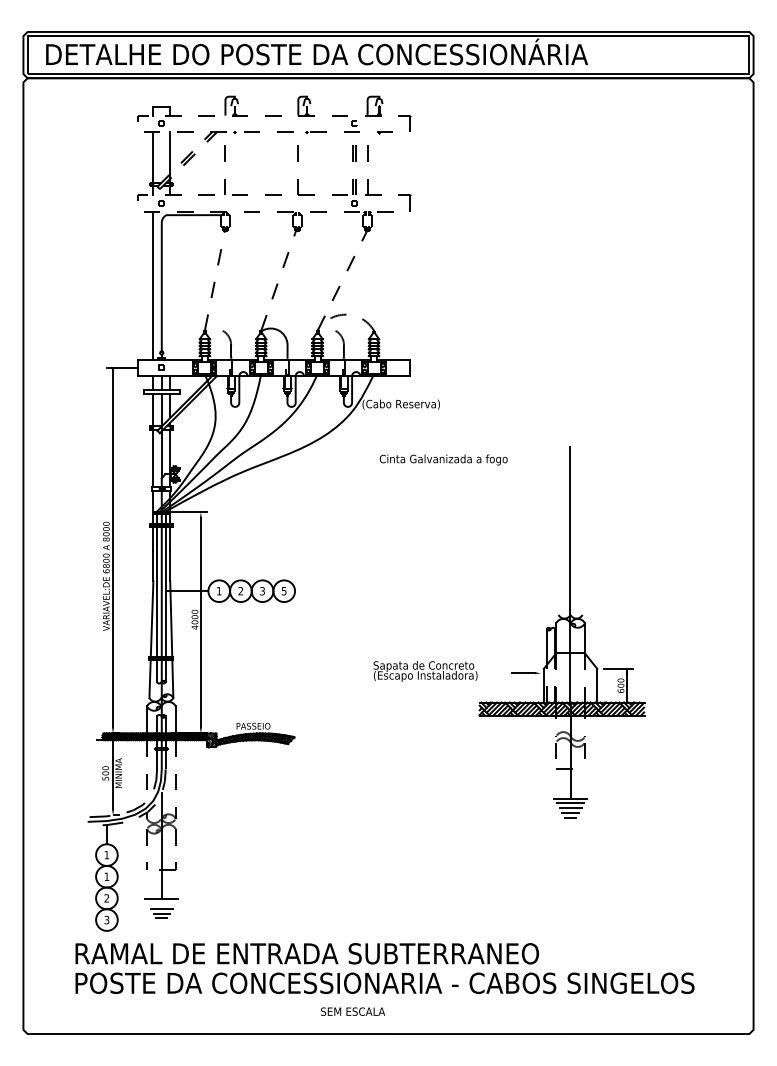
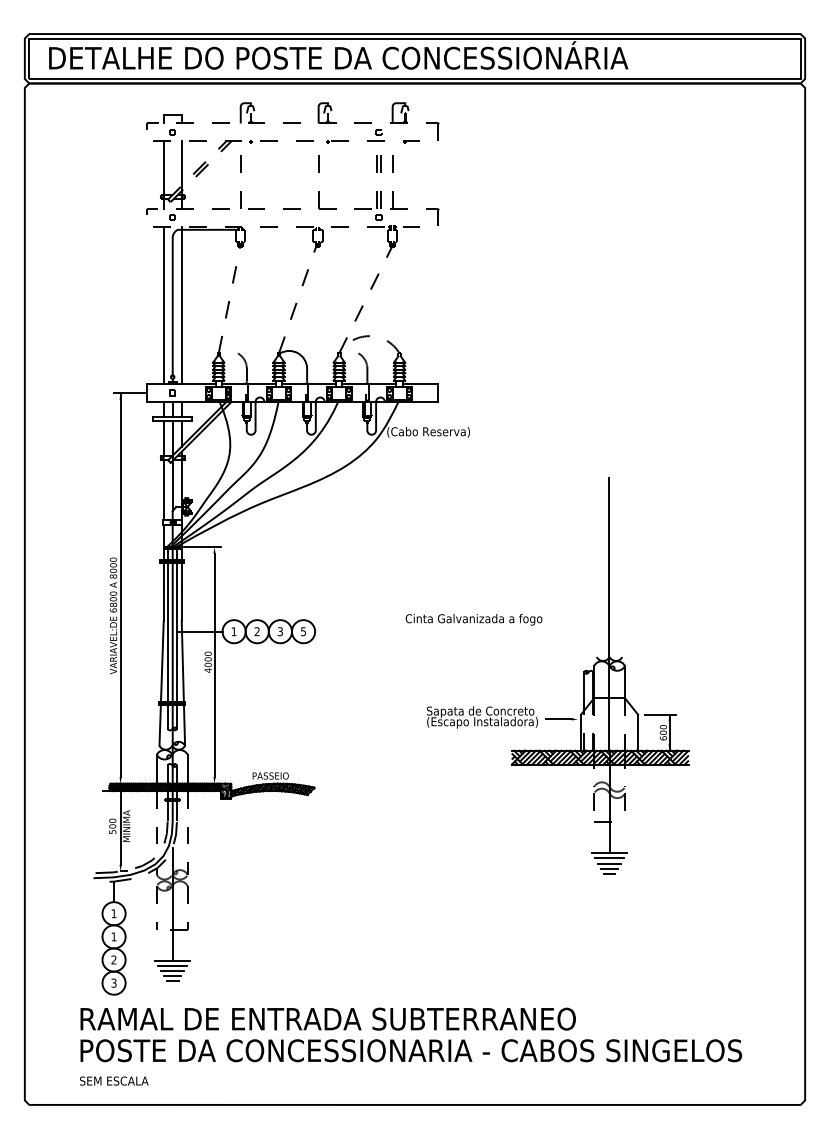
line: (170, 285) -> (182, 304), added
text: (443, 459) -> (473, 619), moved
text: (425, 671) -> (482, 717), moved
line: (161, 904) -> (172, 966), added
text: (353, 1011) -> (114, 1080), moved

